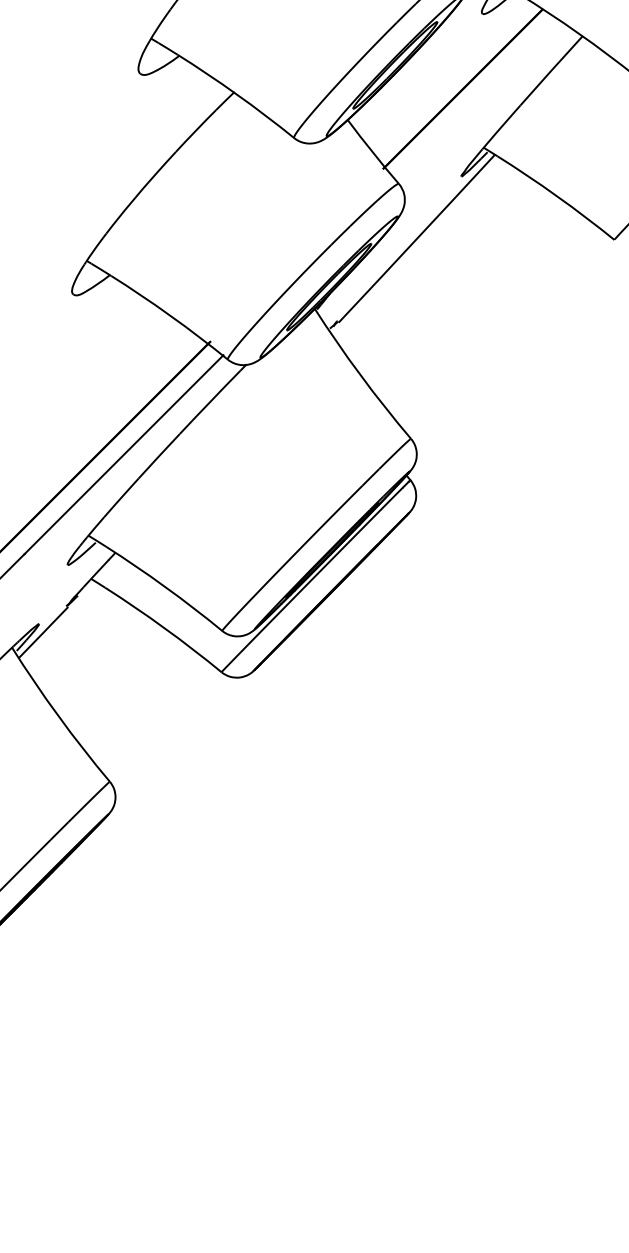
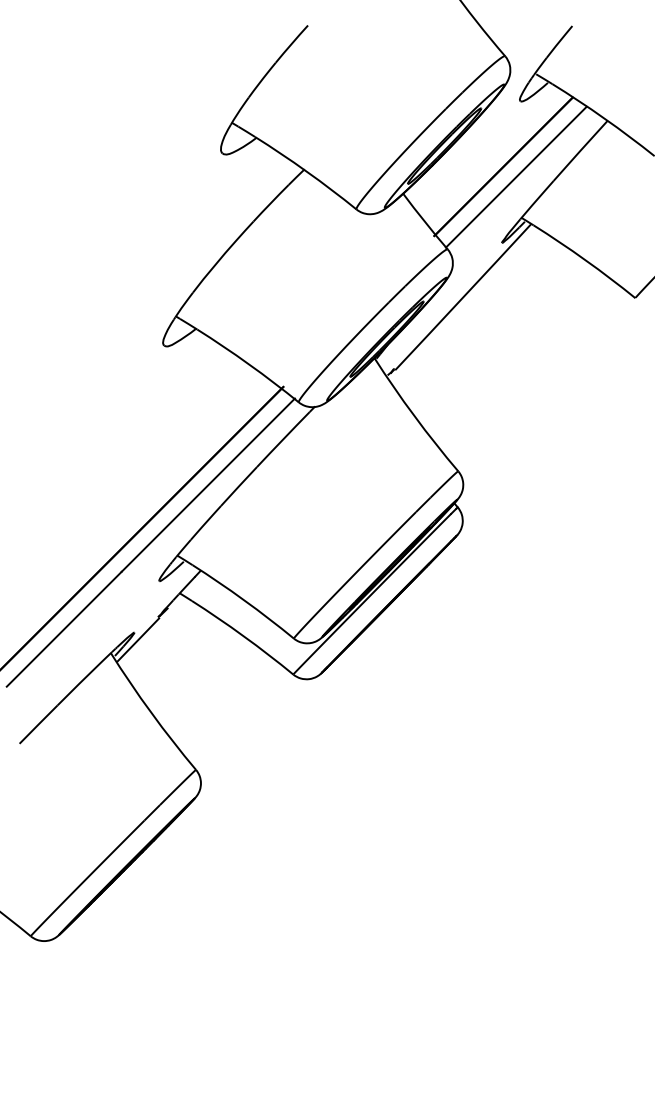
line: (476, 100) -> (515, 176), added

